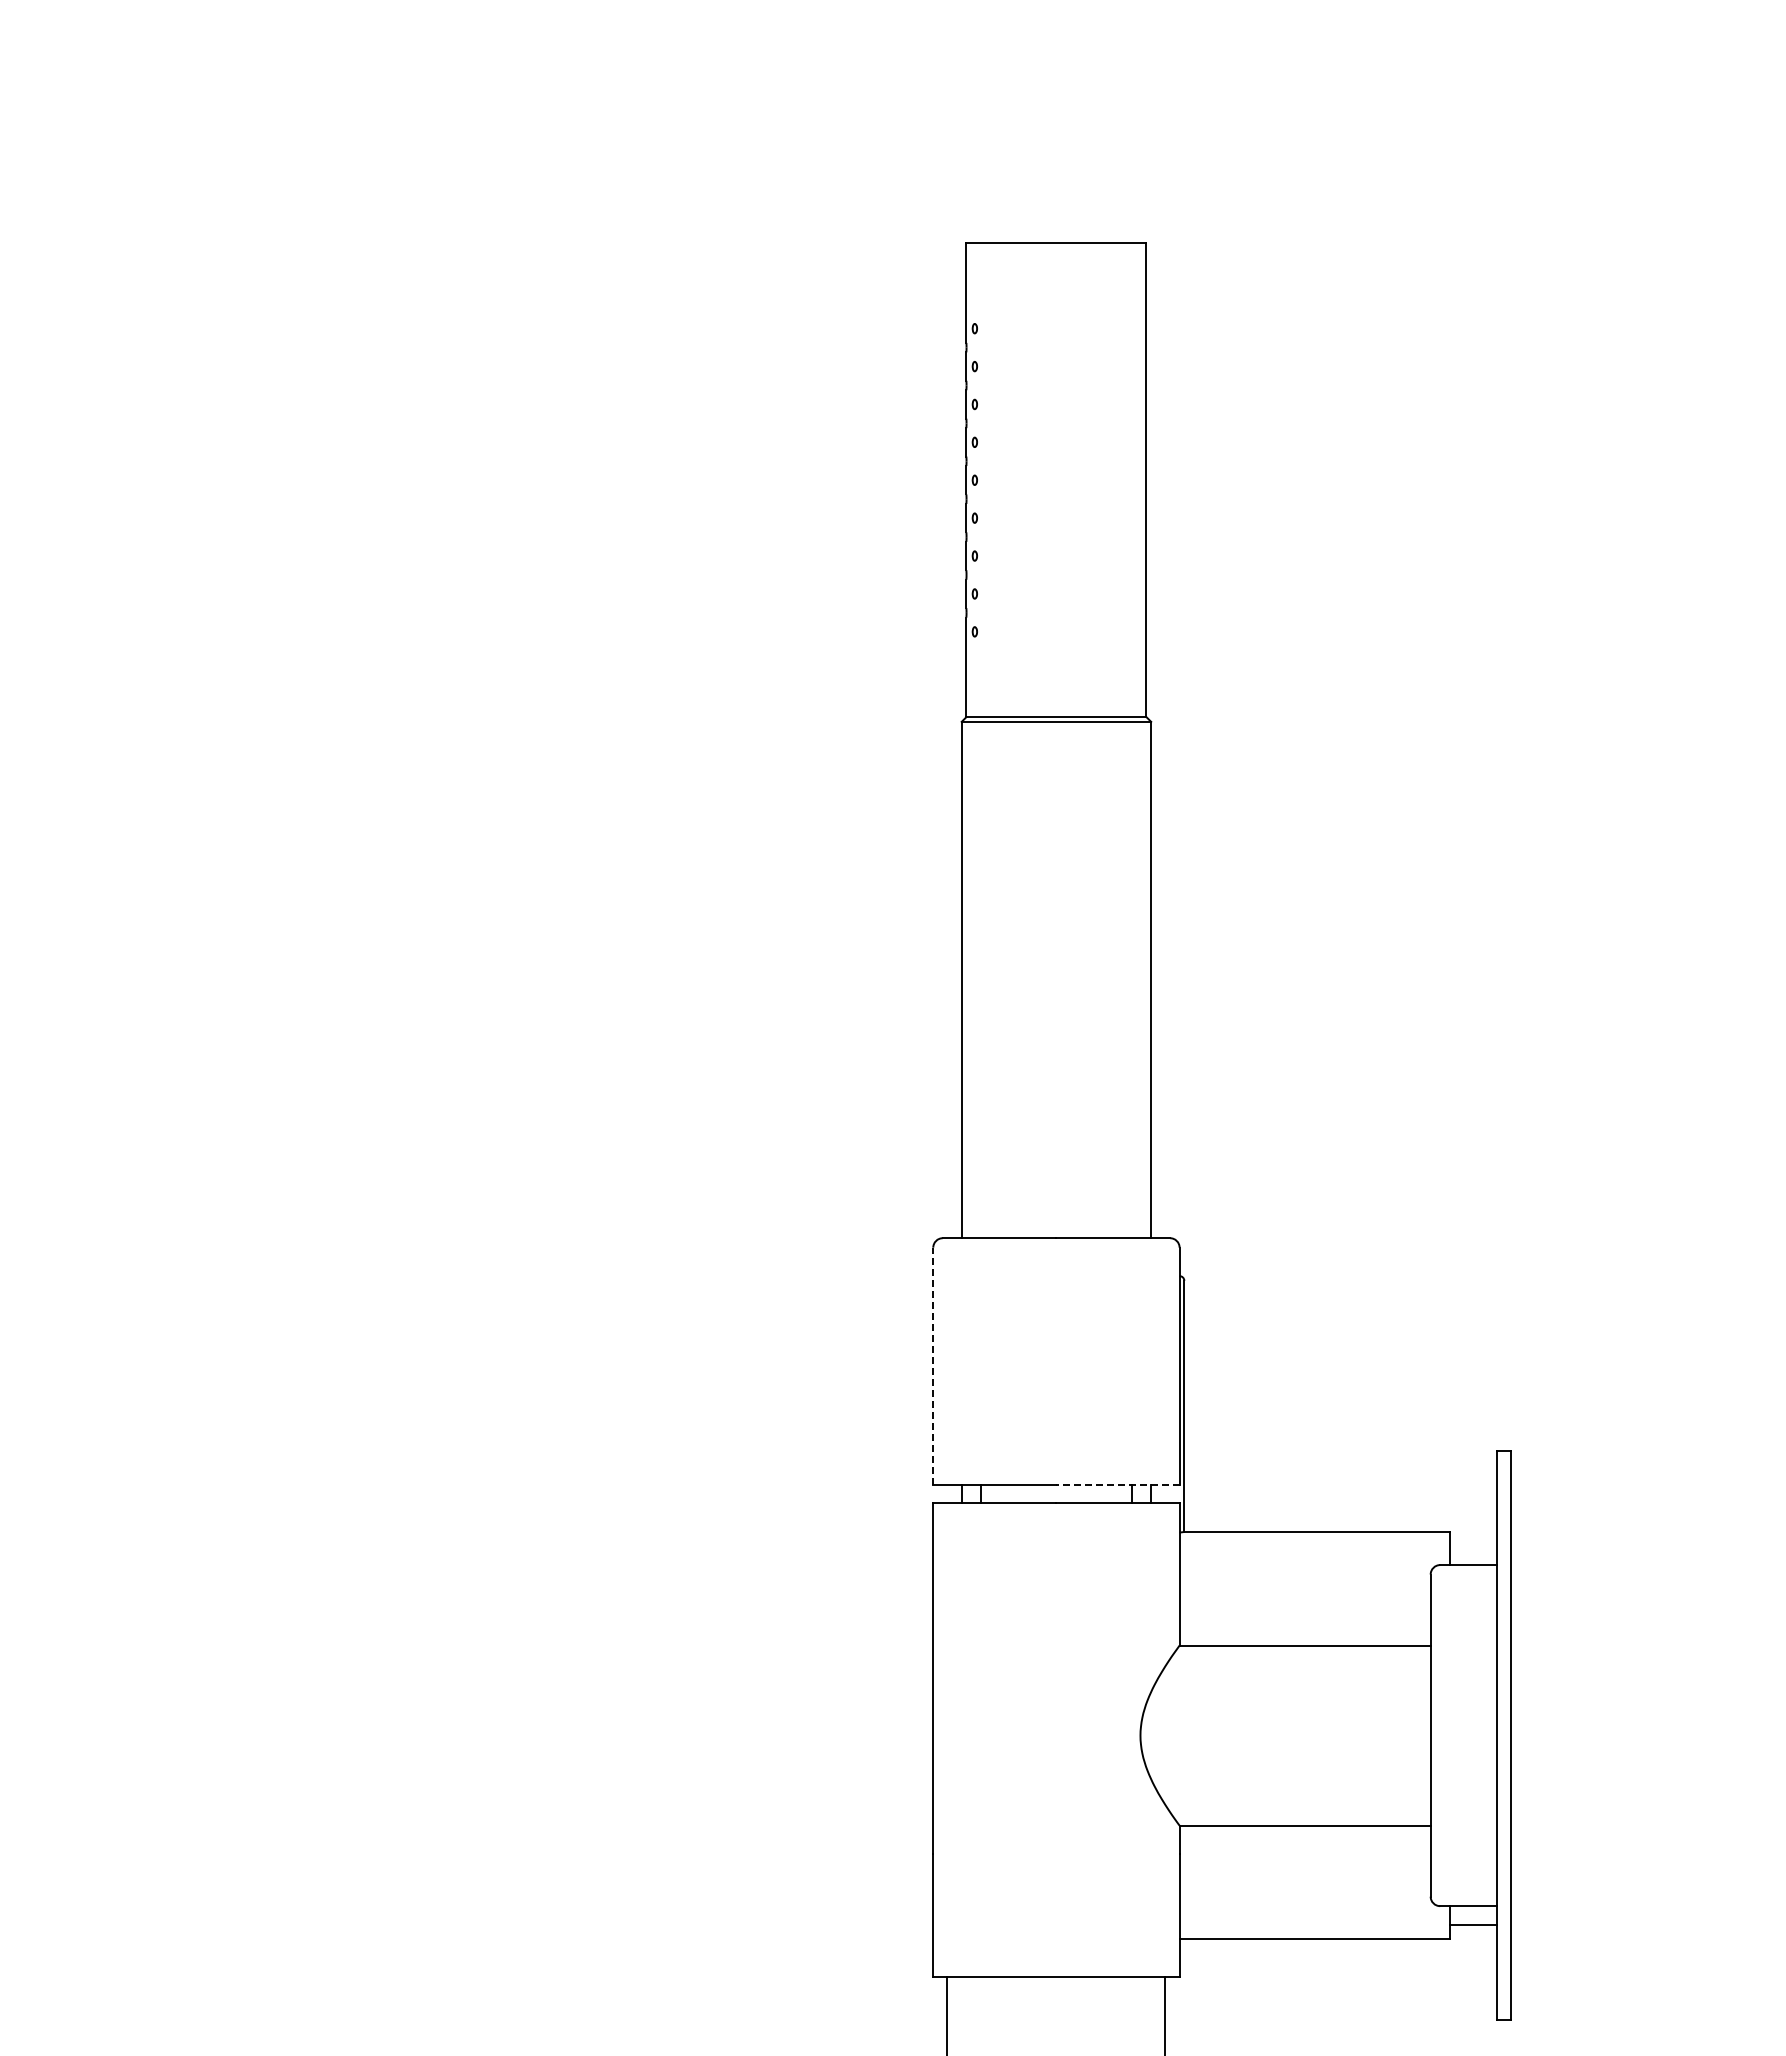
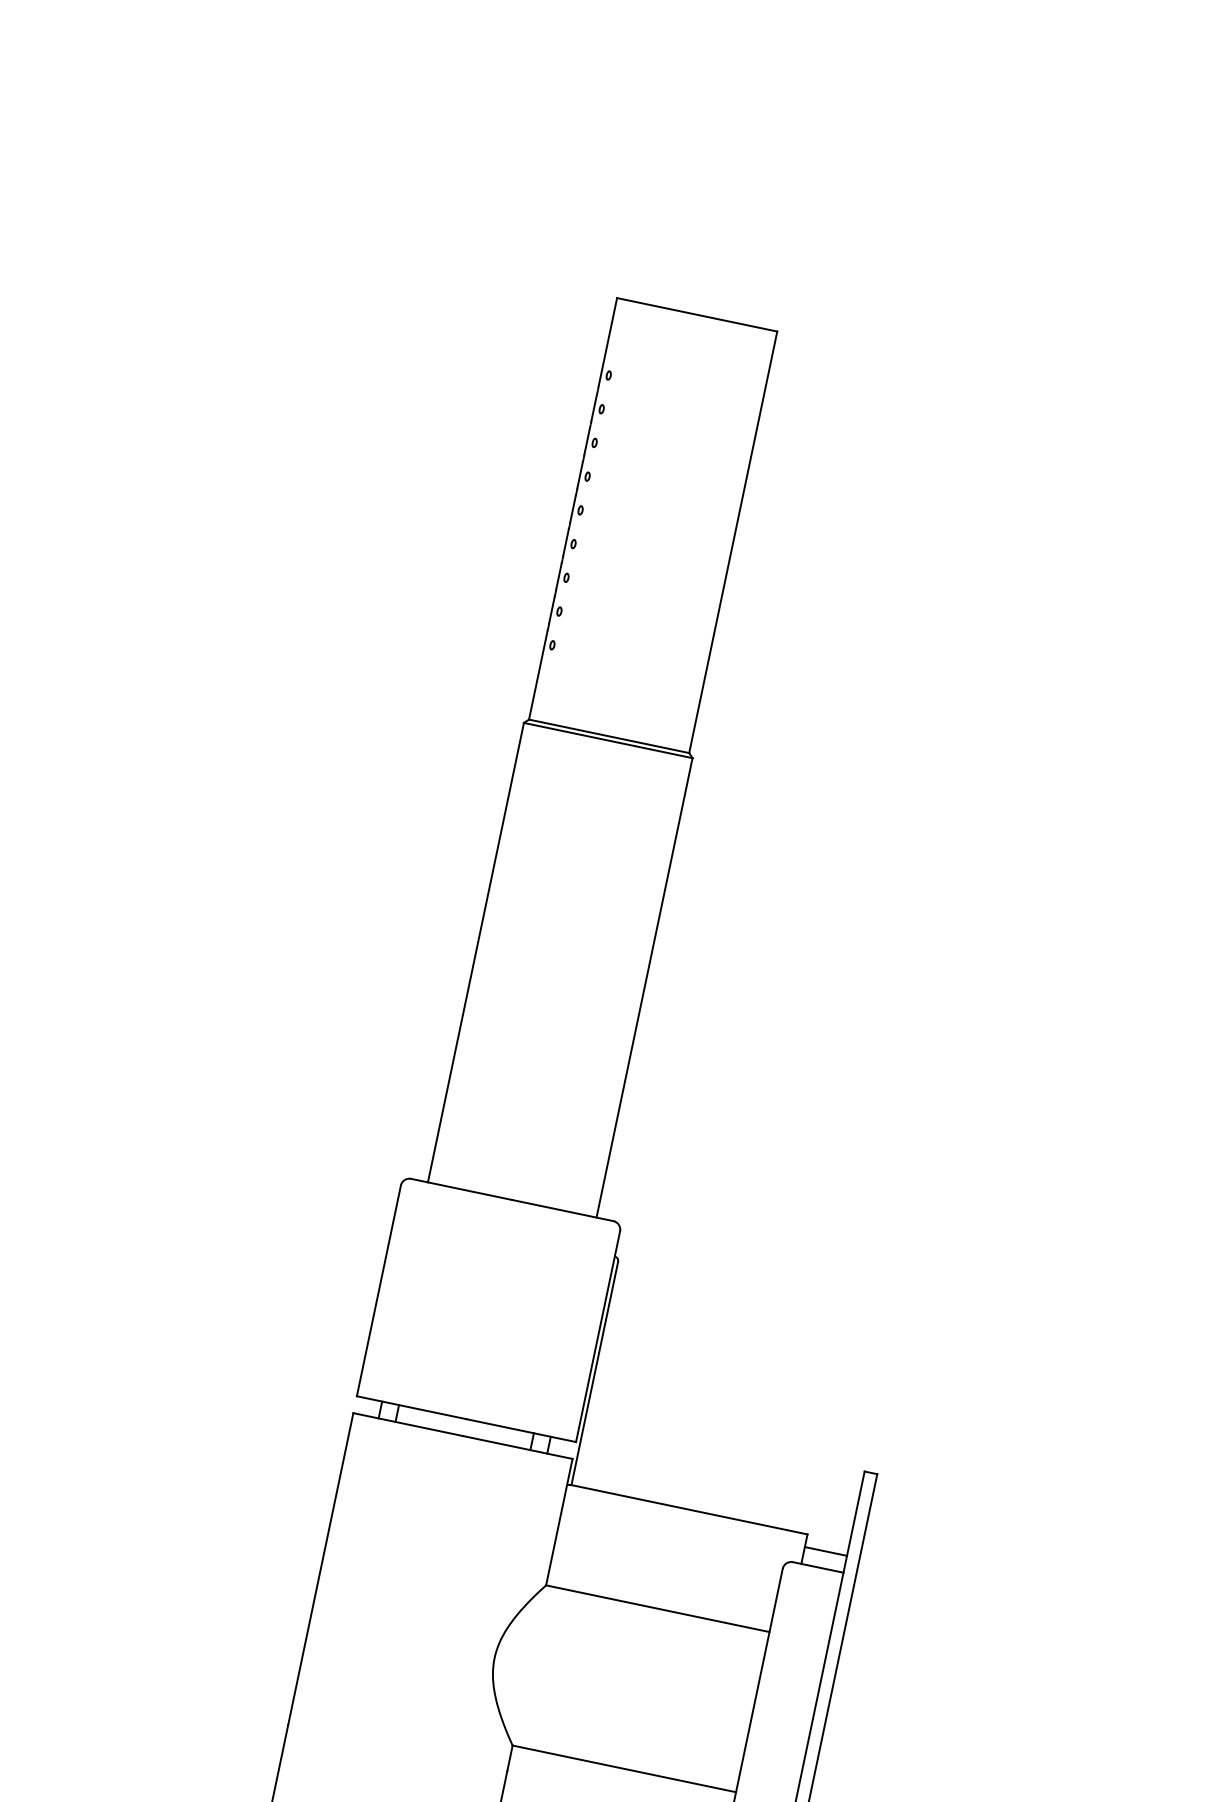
line: (933, 1365) -> (379, 1290), dashed -> solid
line: (1118, 1484) -> (521, 1430), dashed -> solid
line: (1473, 1546) -> (826, 1551), added

